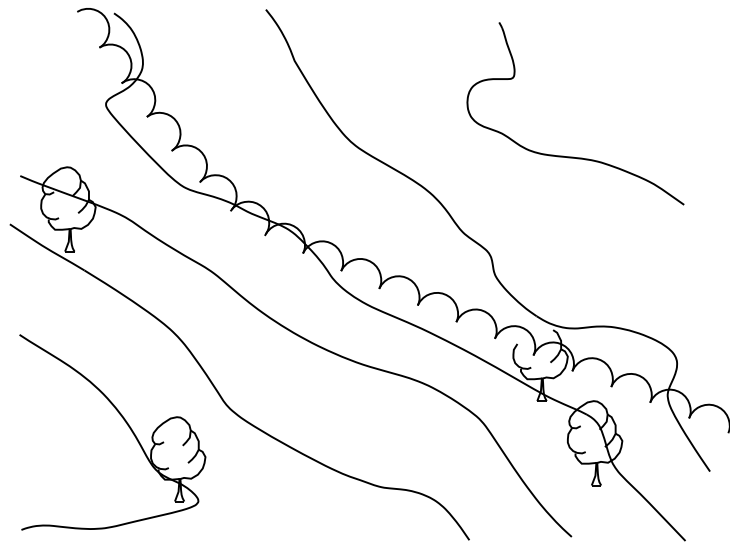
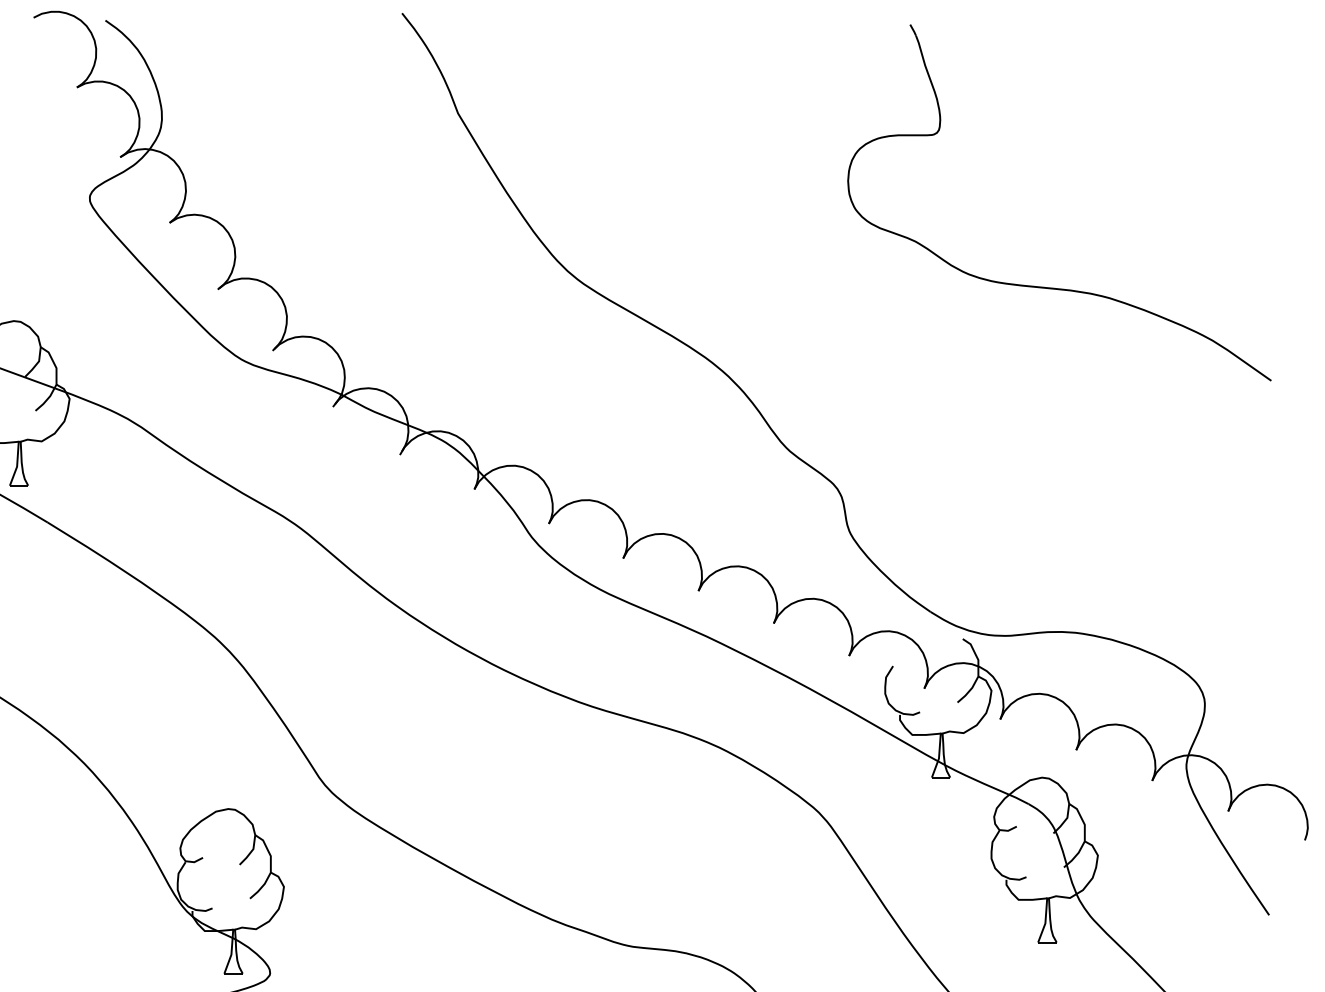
part: (573, 156) -> (1055, 286), moved

